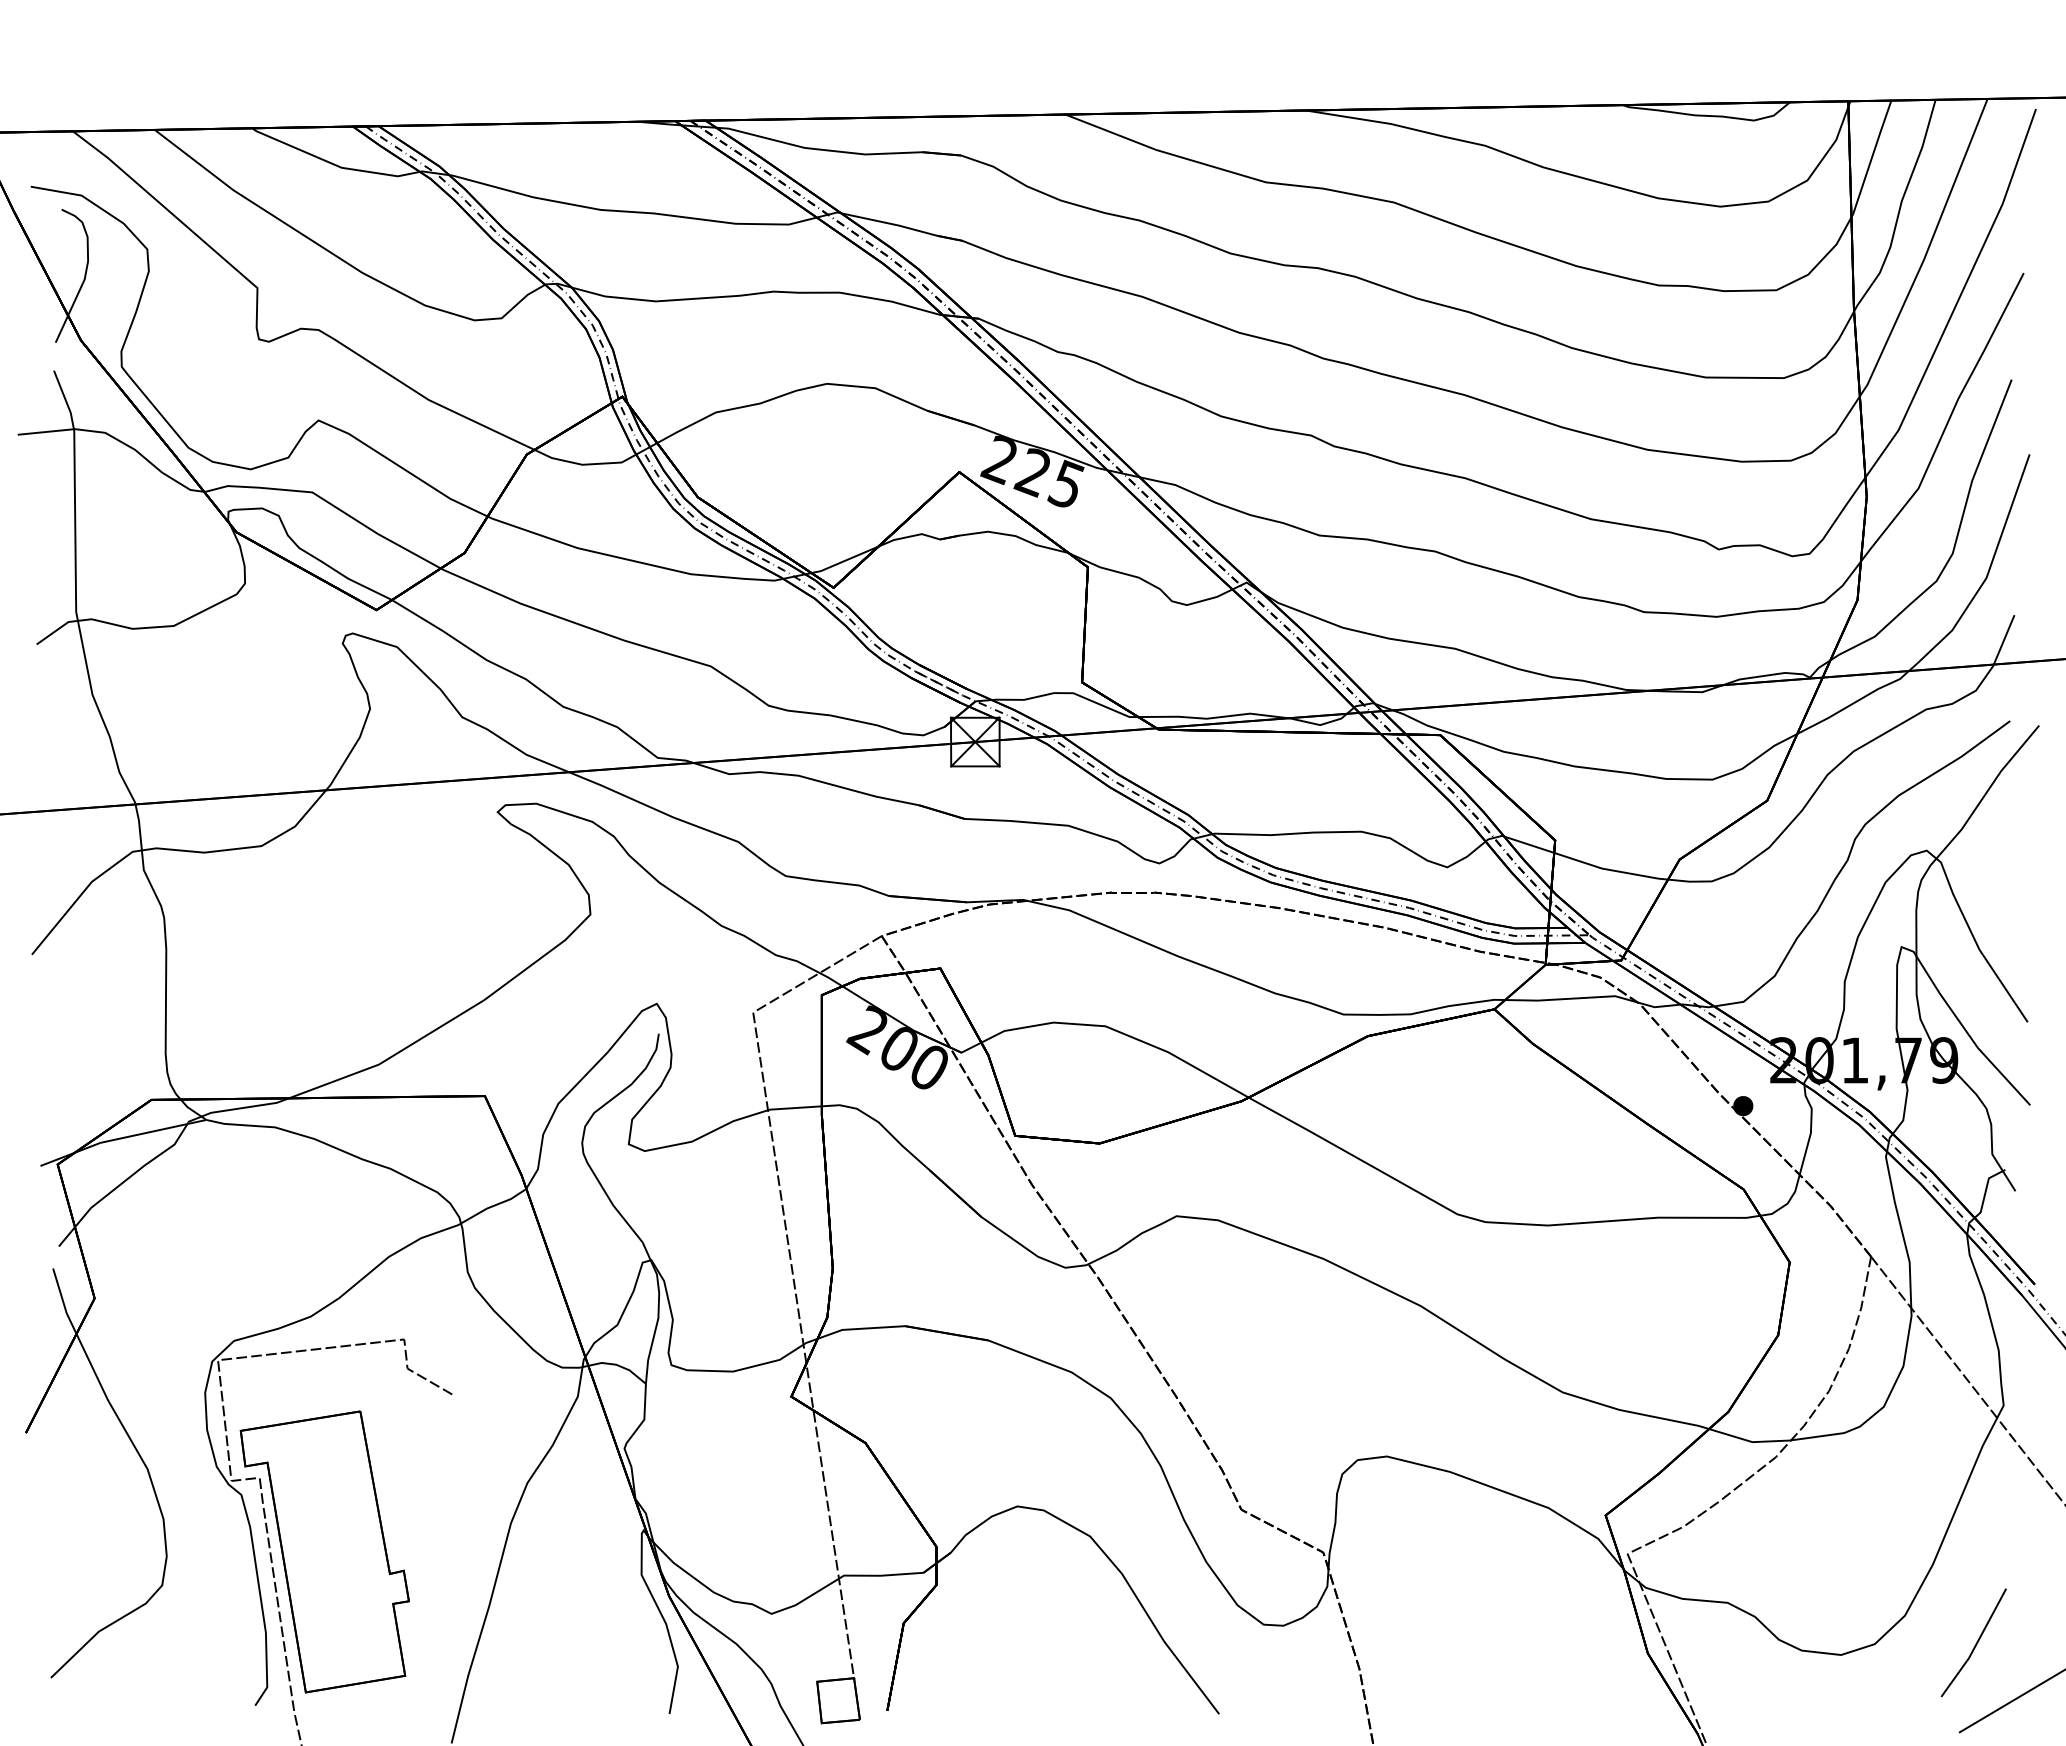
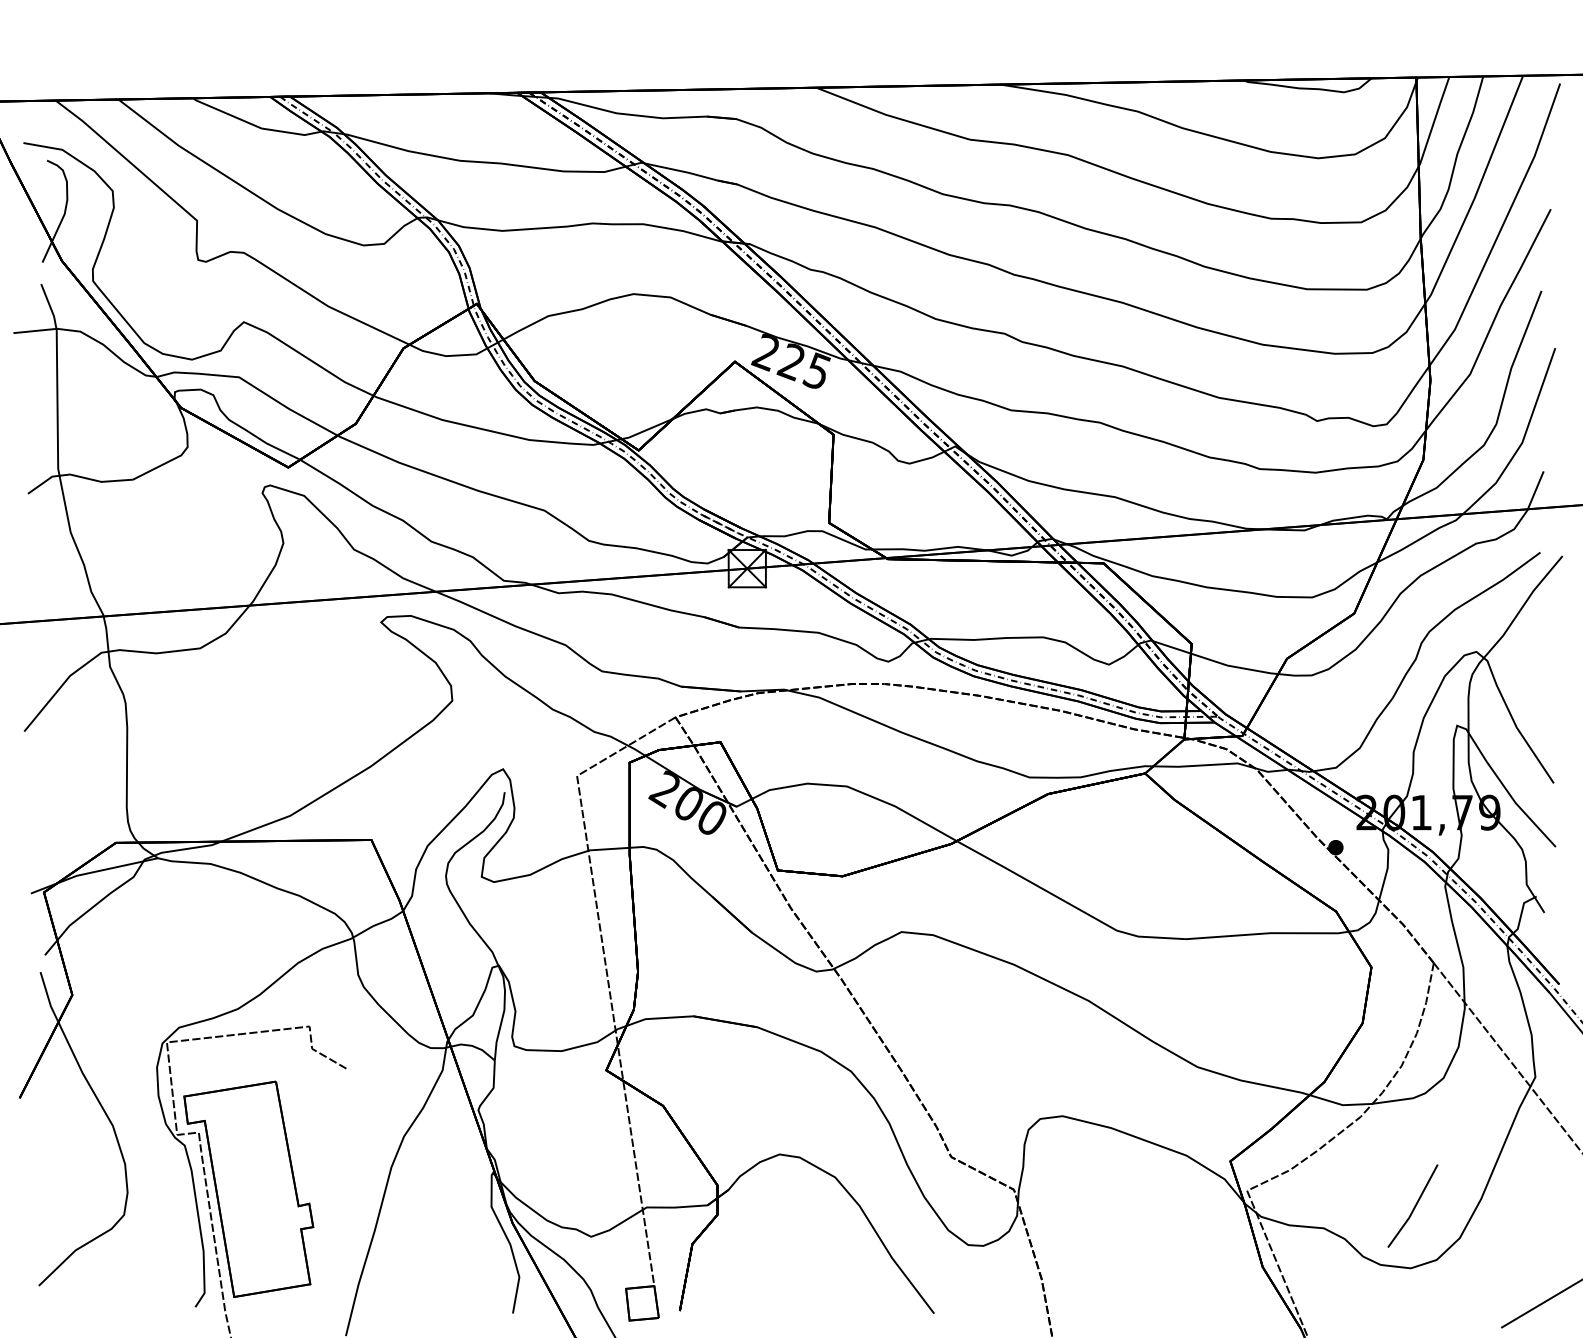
line: (1975, 1643) -> (1414, 1206), moved

